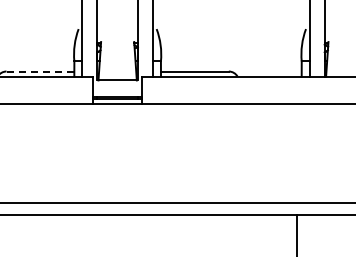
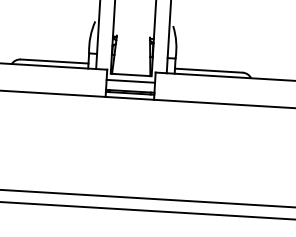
line: (40, 71) -> (54, 61), dashed -> solid
line: (117, 86) -> (130, 81), added

